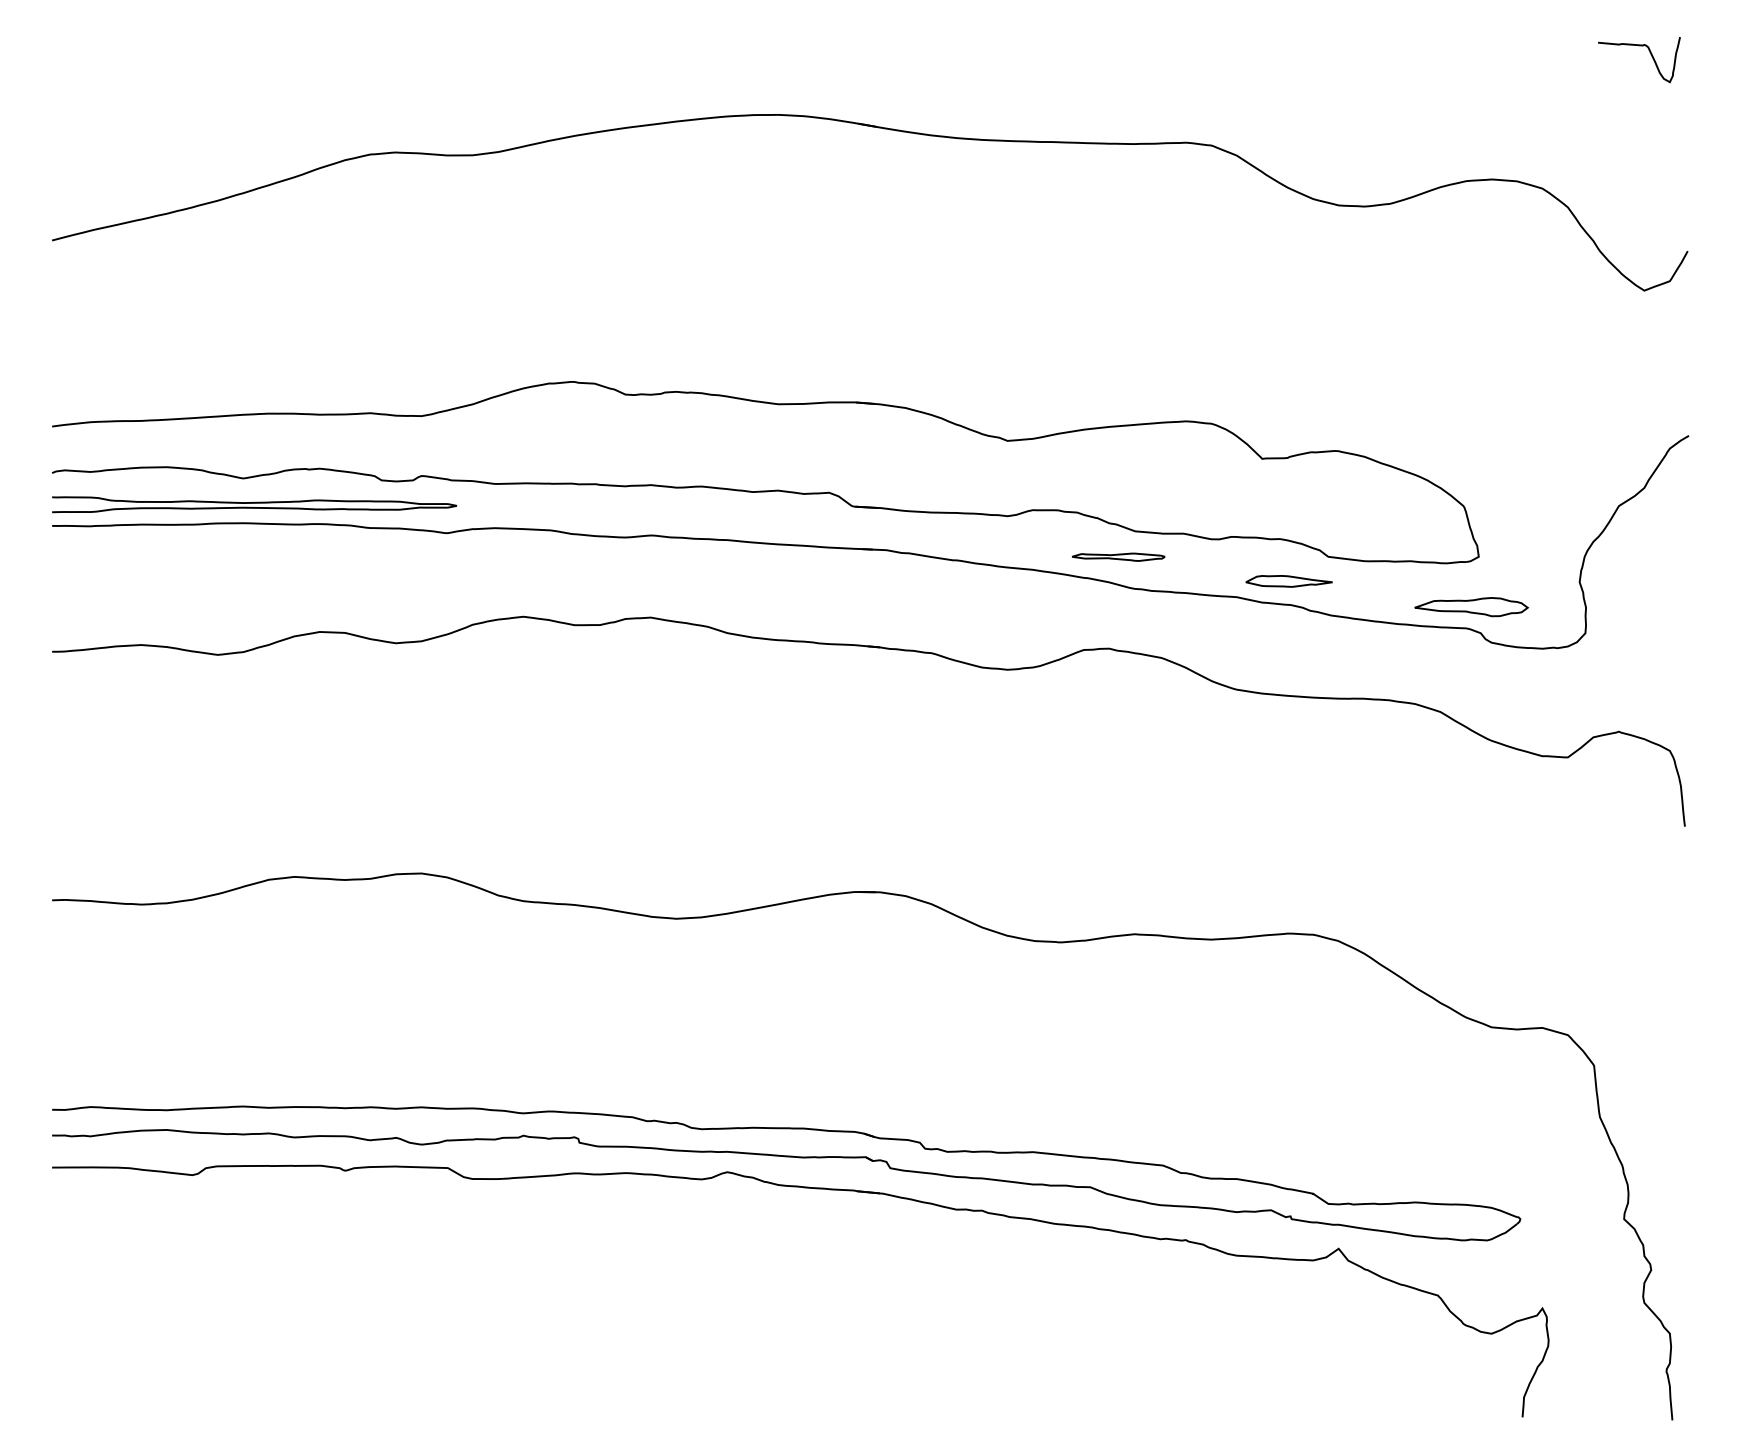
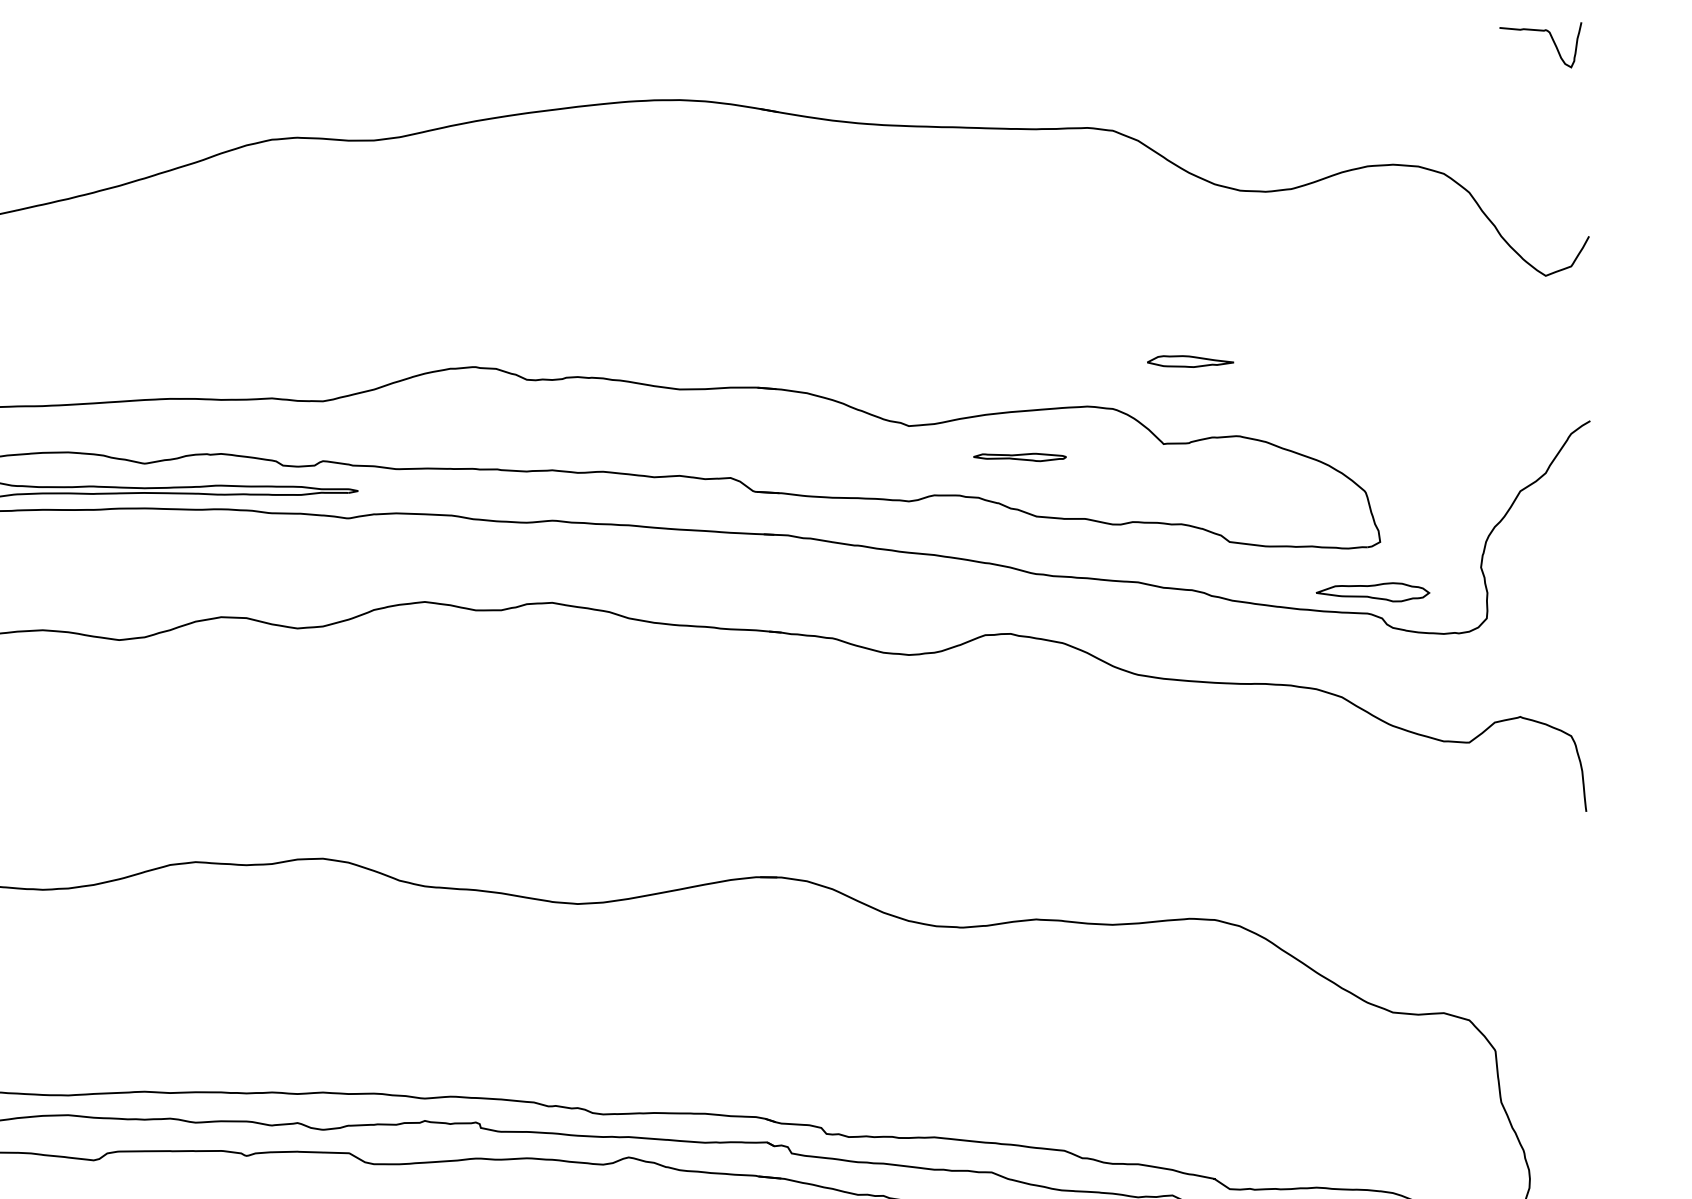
part: (1118, 556) -> (1019, 456), moved
part: (1288, 581) -> (1189, 361), moved

